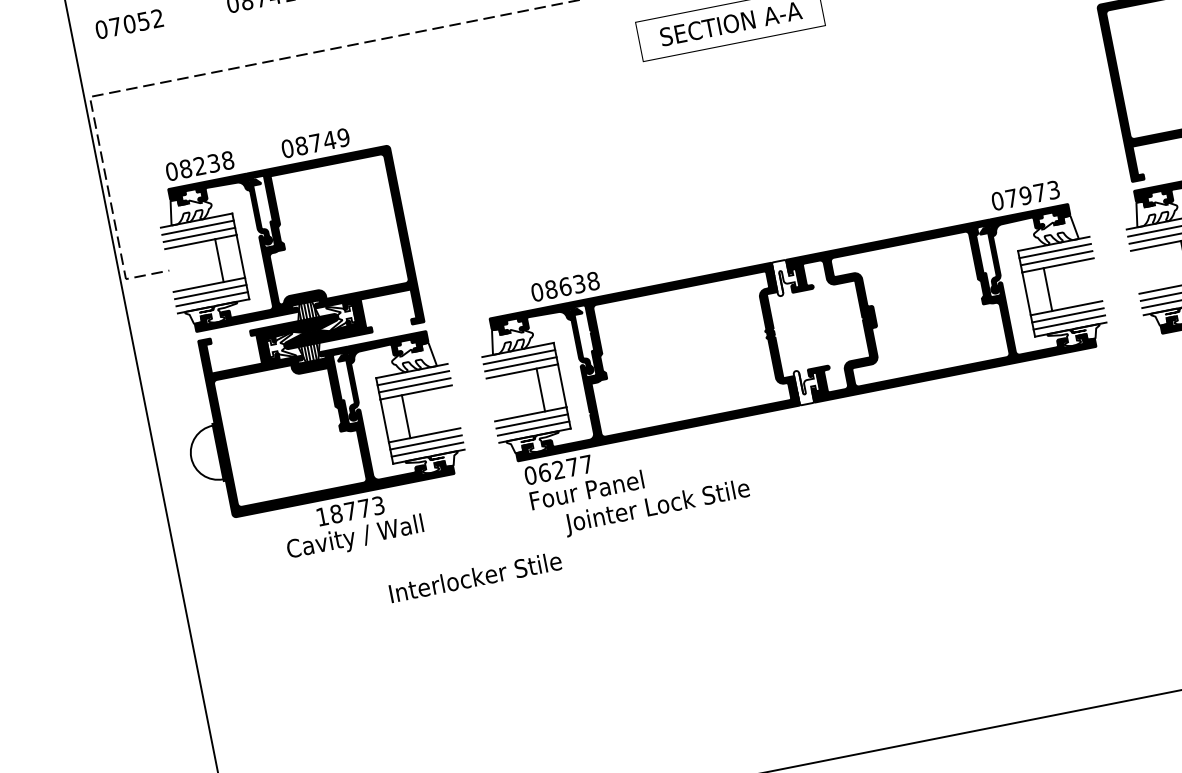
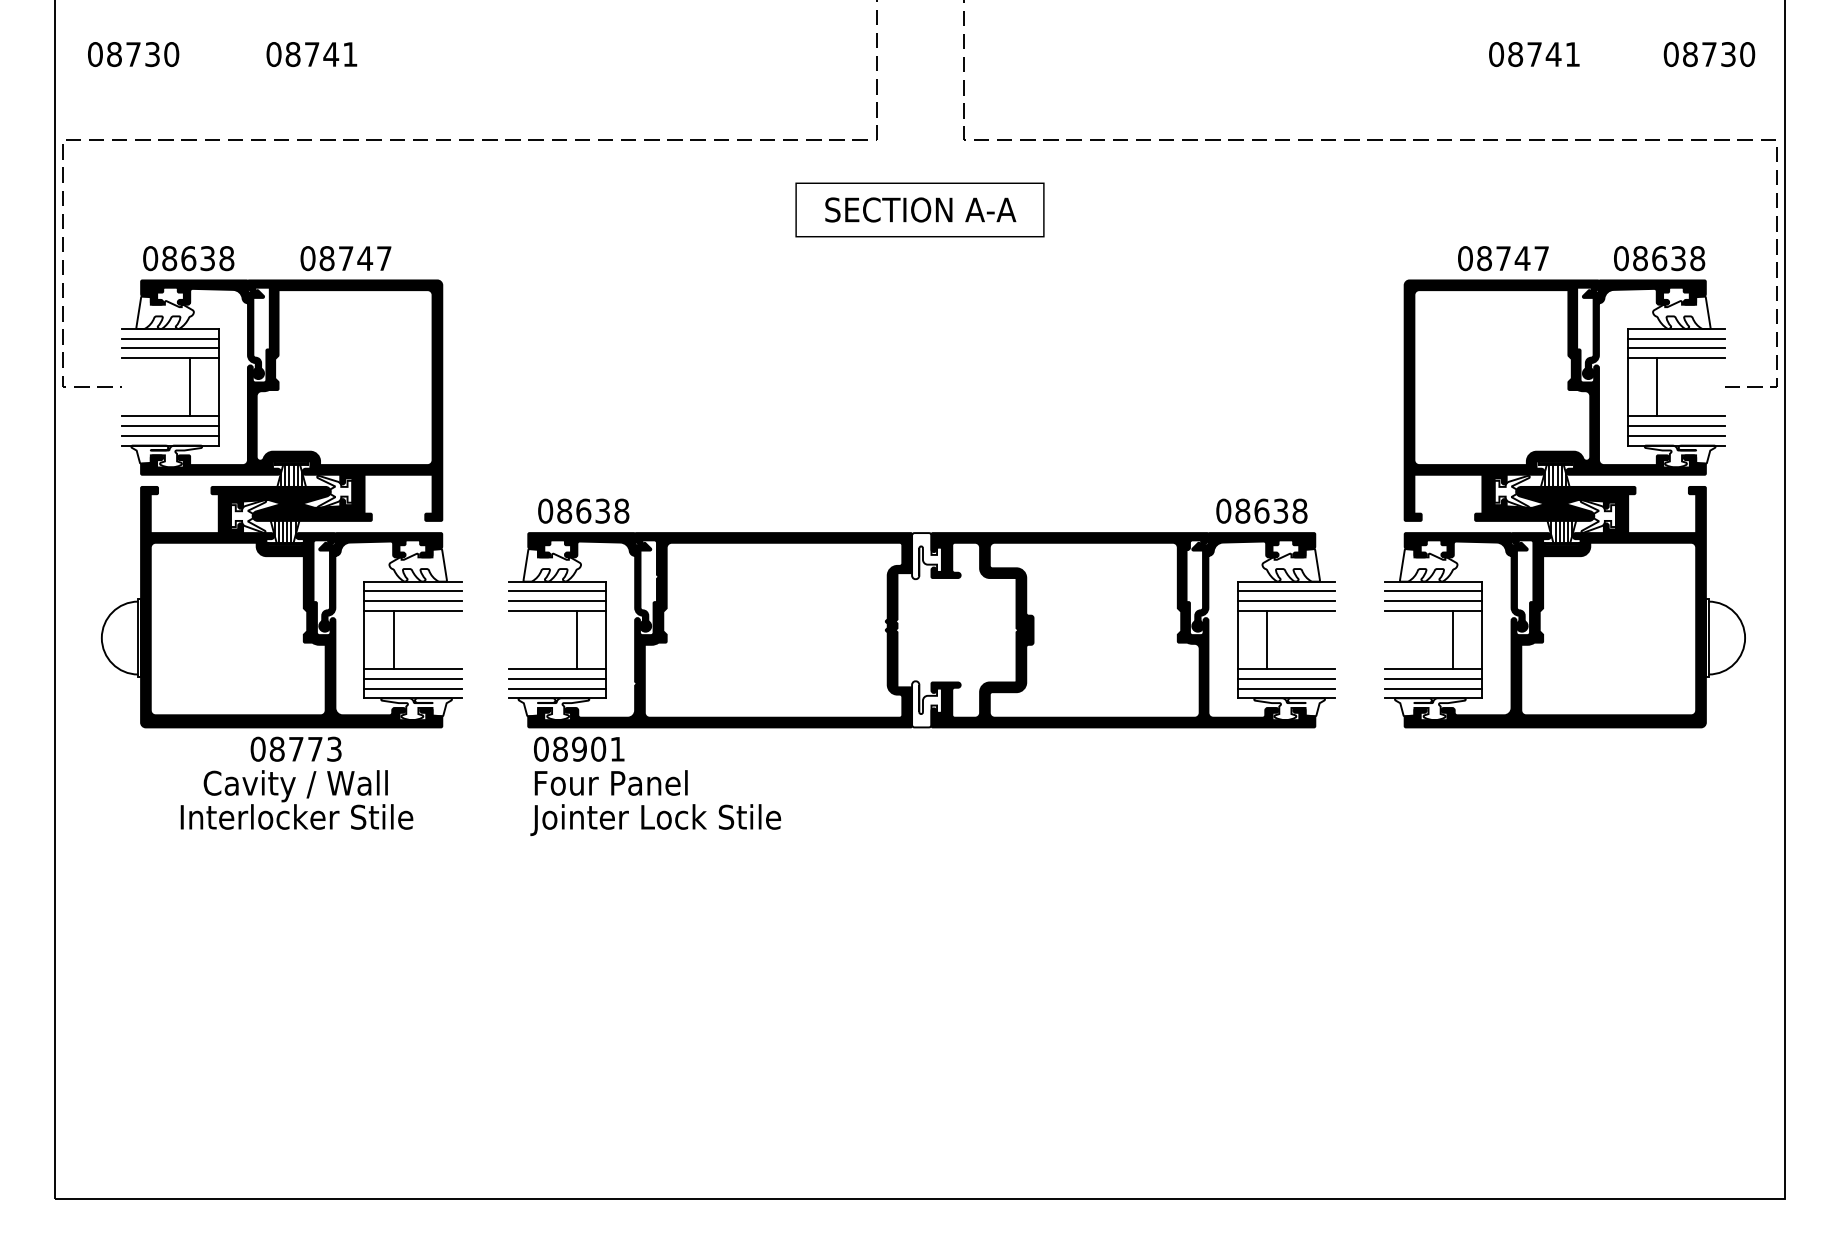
text: (136, 22) -> (143, 54), 07052 -> 08730
text: (343, 137) -> (383, 258), 08749 -> 08747
text: (199, 166) -> (188, 258), 08238 -> 08638
text: (1032, 193) -> (1271, 510), 07973 -> 08638
text: (565, 286) -> (583, 510), moved
text: (565, 468) -> (588, 748), 06277 -> 08901
text: (656, 507) -> (655, 819), moved
text: (321, 516) -> (257, 748), 18773 -> 08773
text: (475, 576) -> (296, 816), moved

